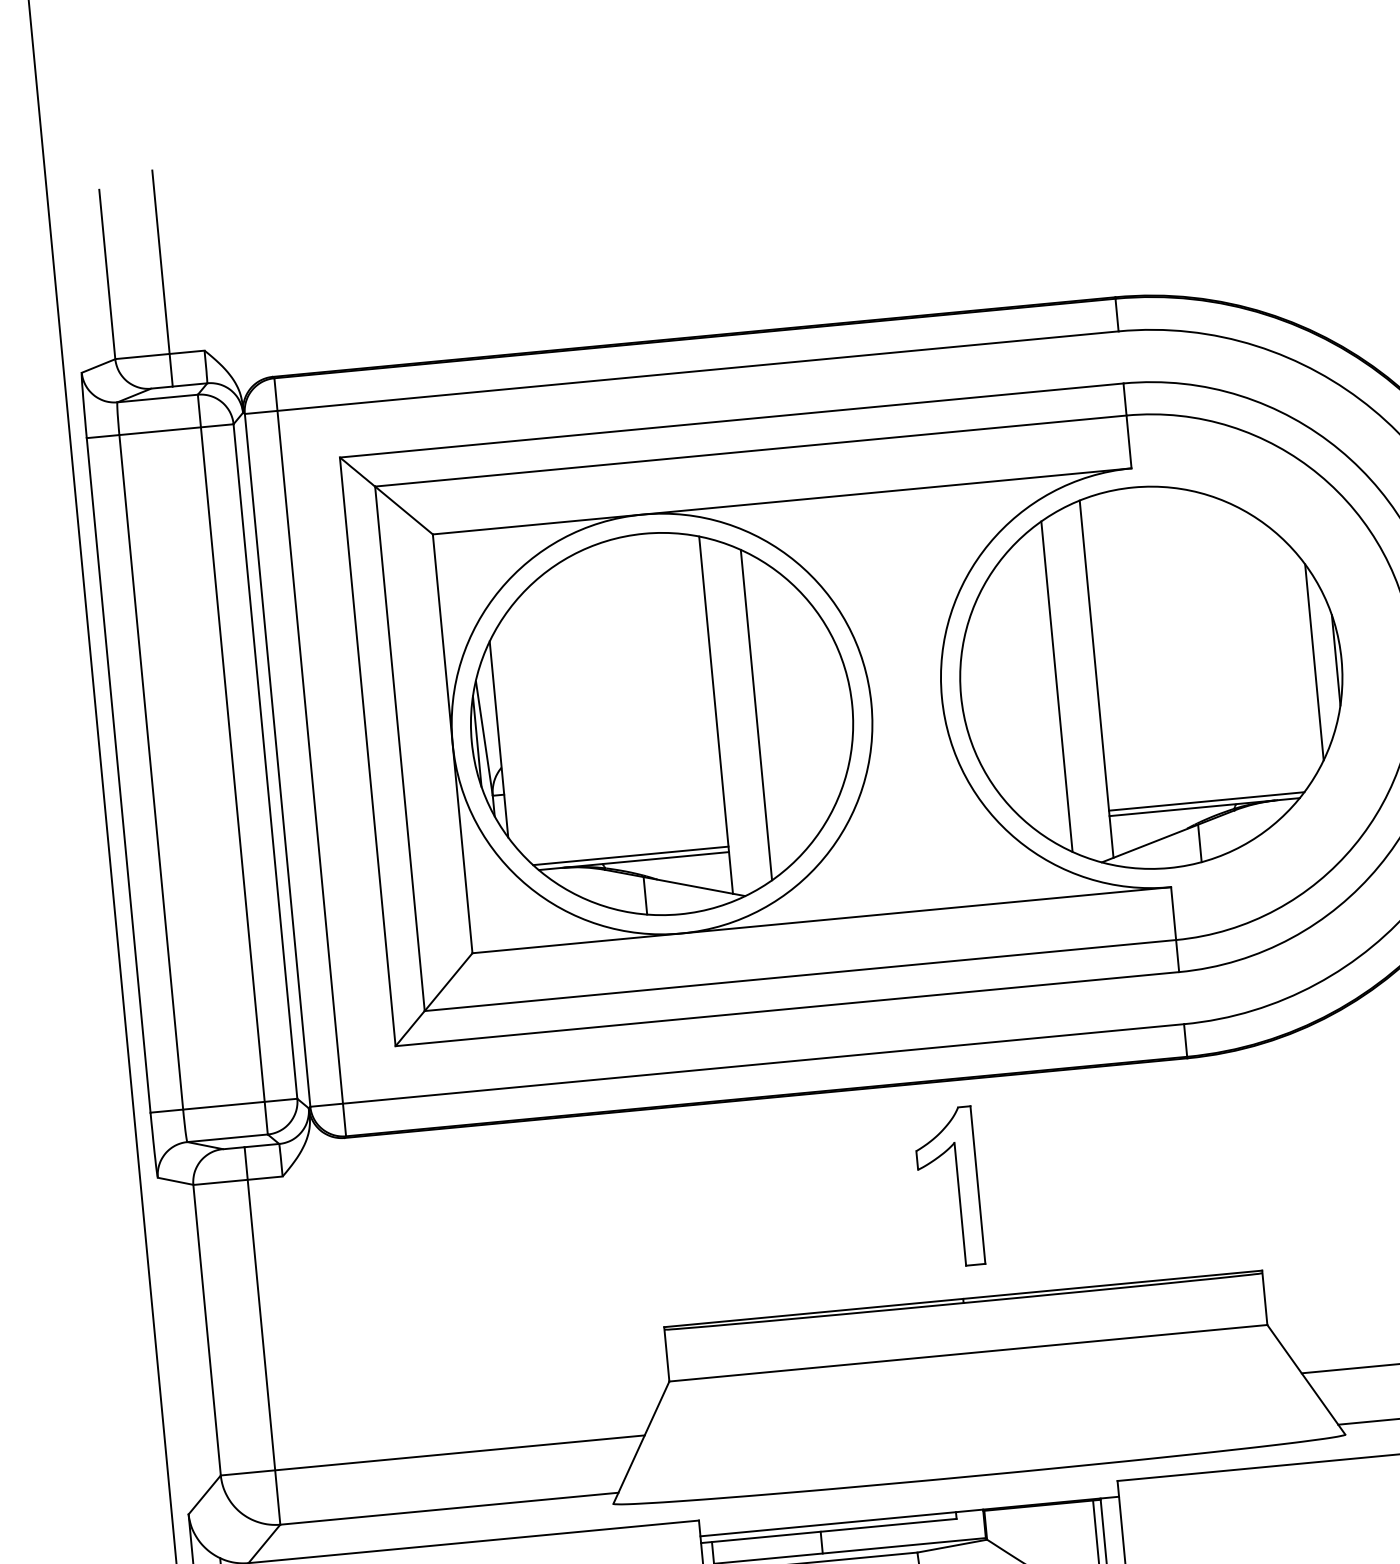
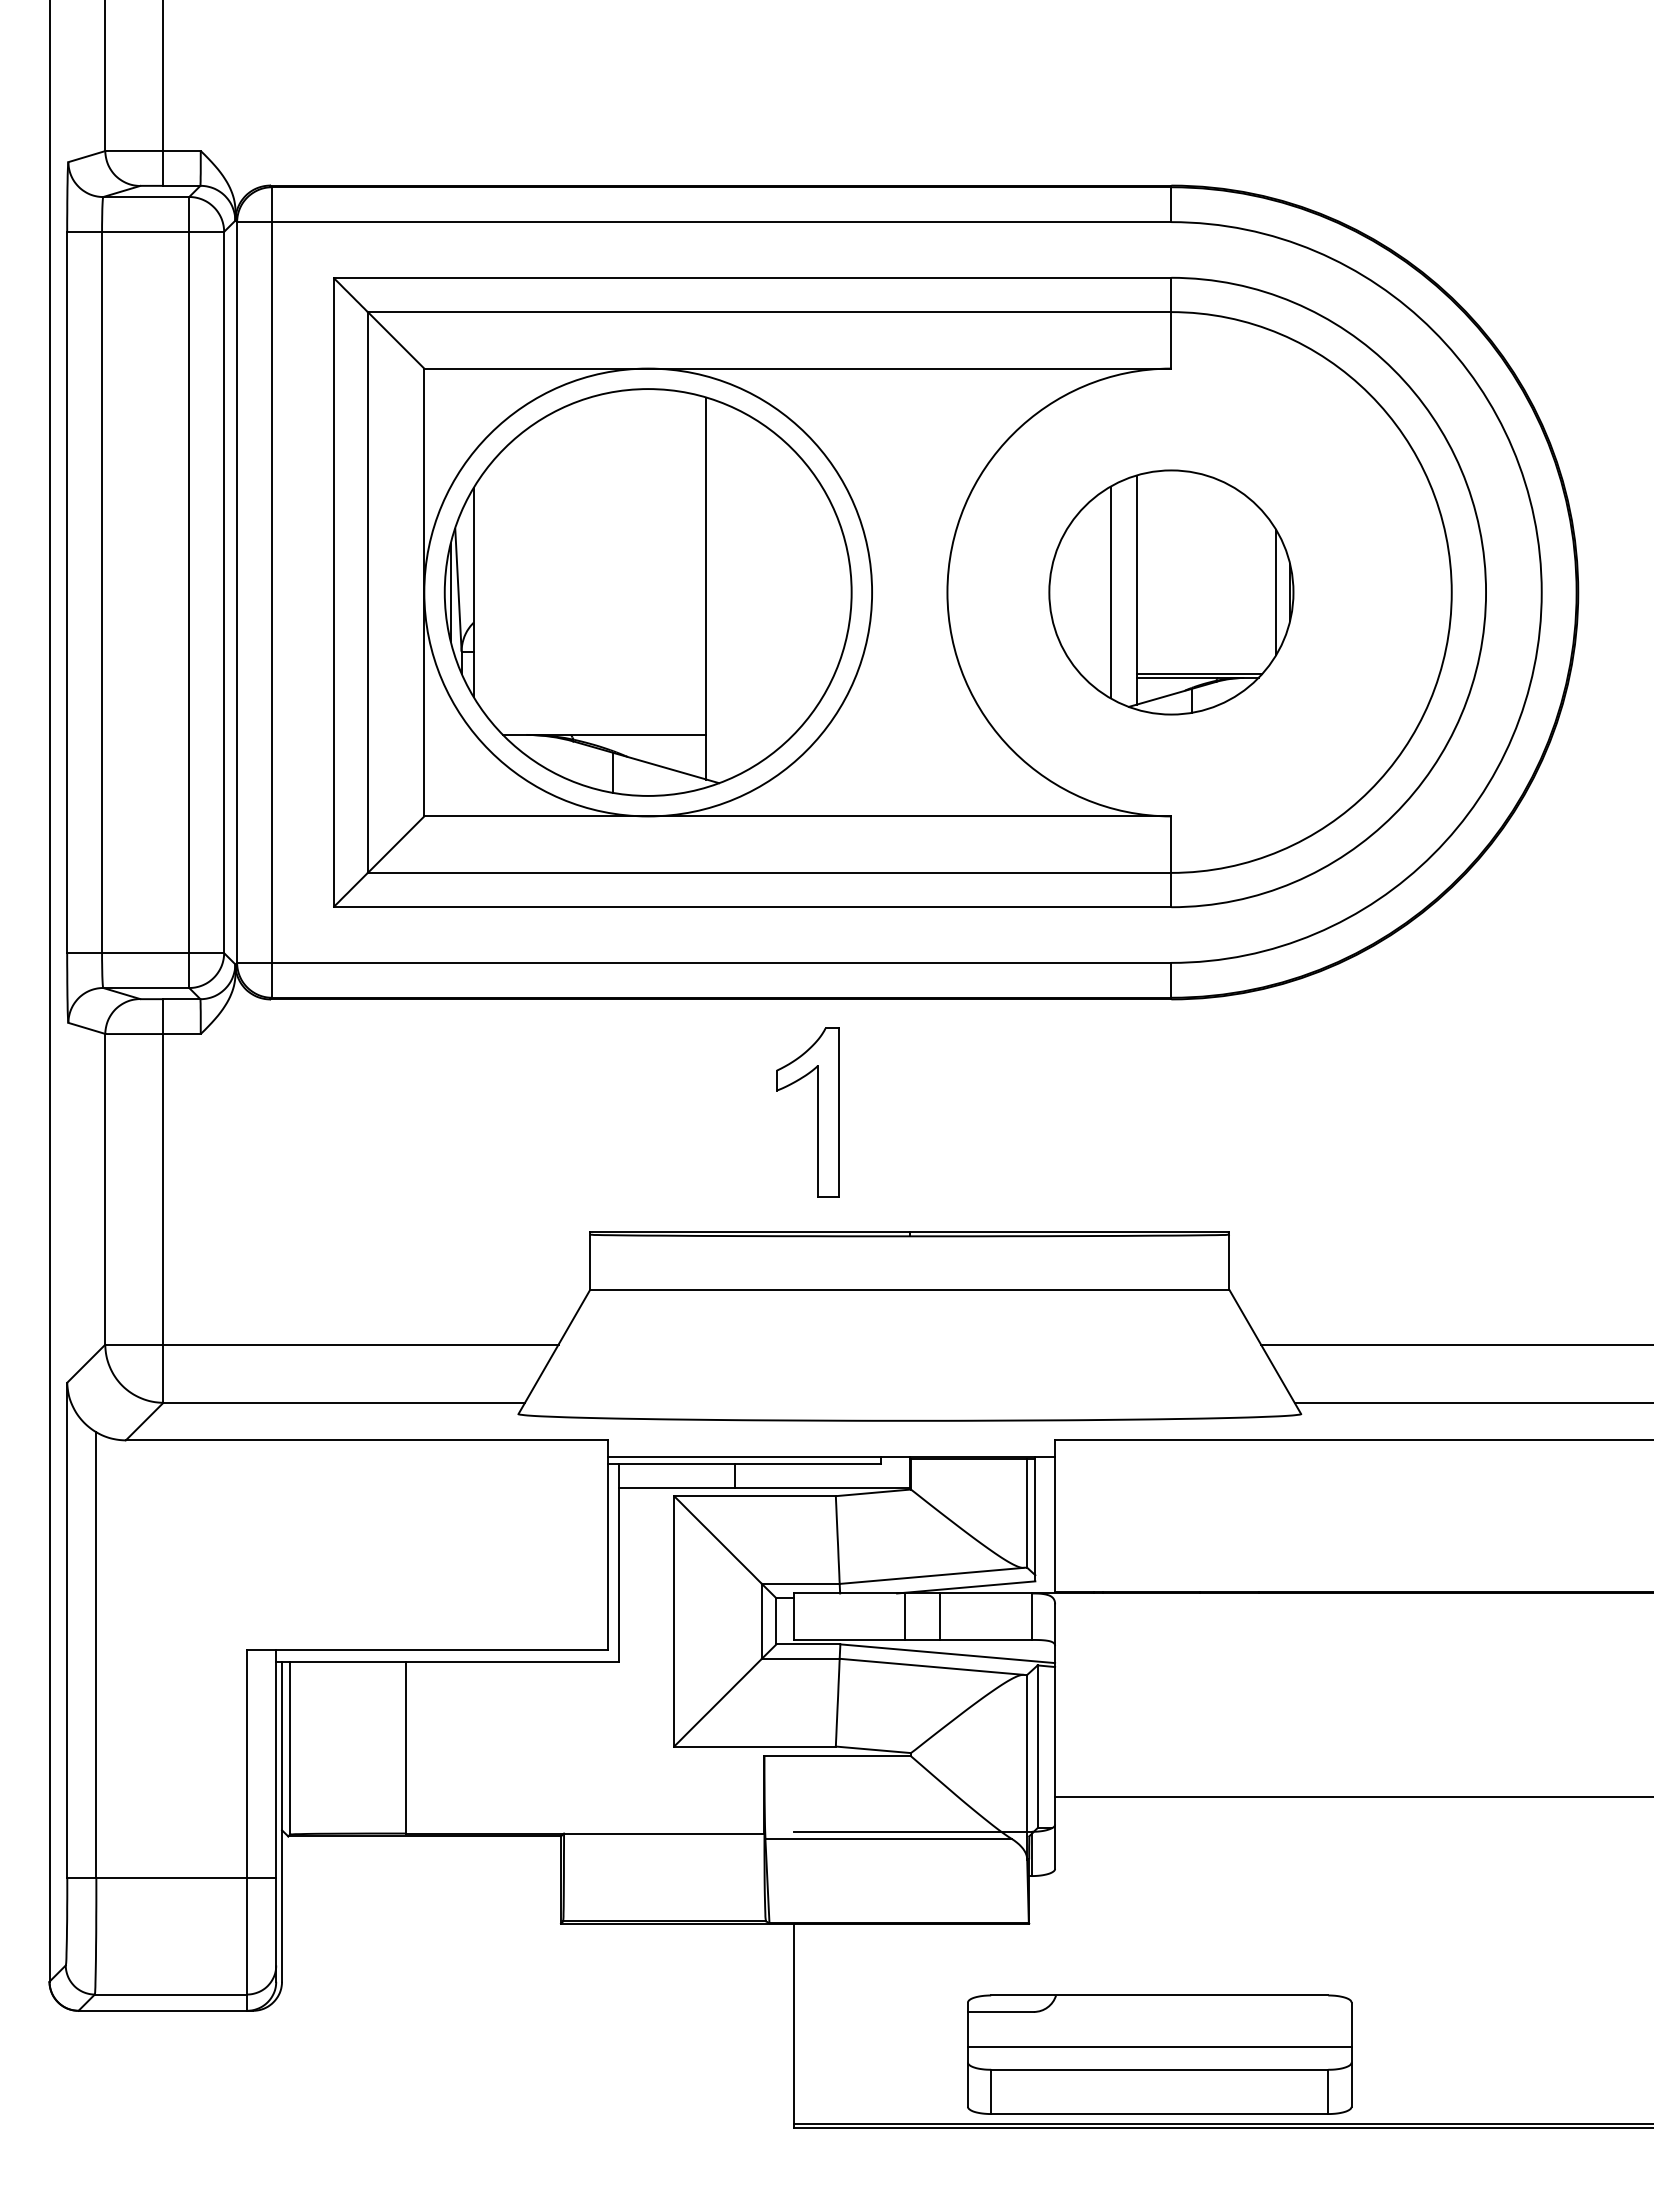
part: (1151, 677) -> (1171, 592), size x0.6
line: (756, 715) -> (749, 592), removed
line: (630, 856) -> (601, 729), removed
part: (958, 1186) -> (817, 1112), moved

